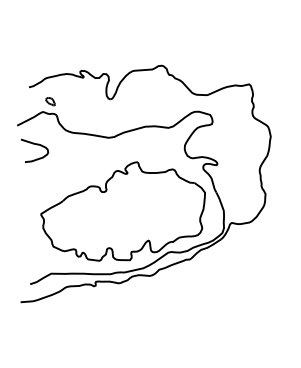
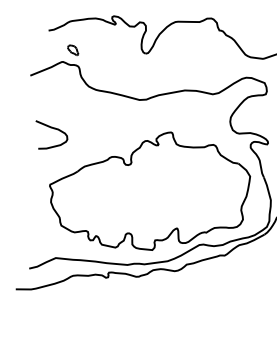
curve: (36, 145) -> (53, 129), moved

